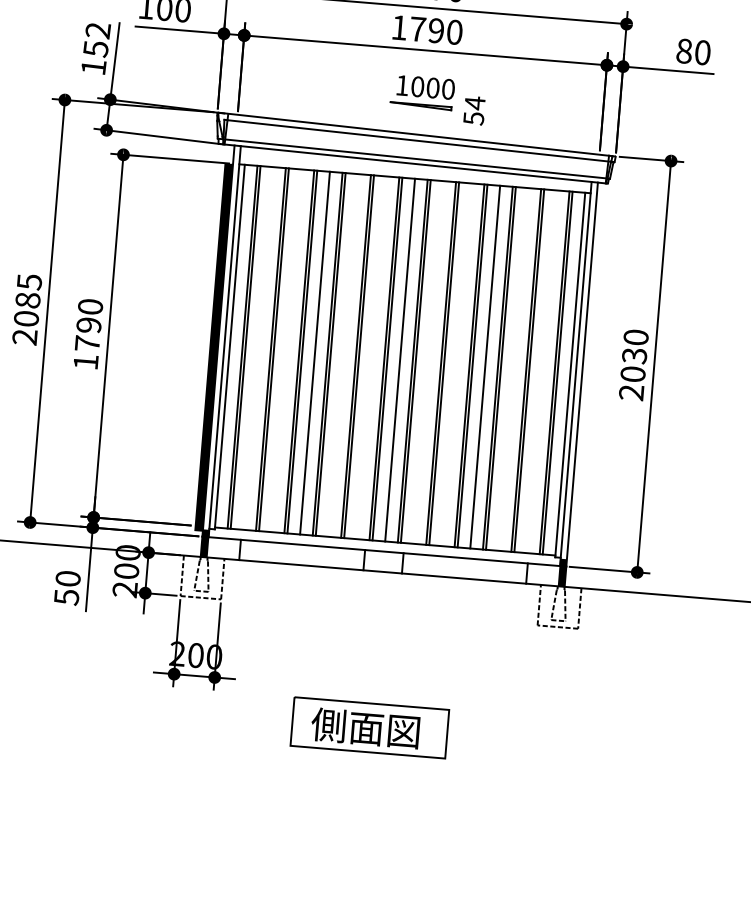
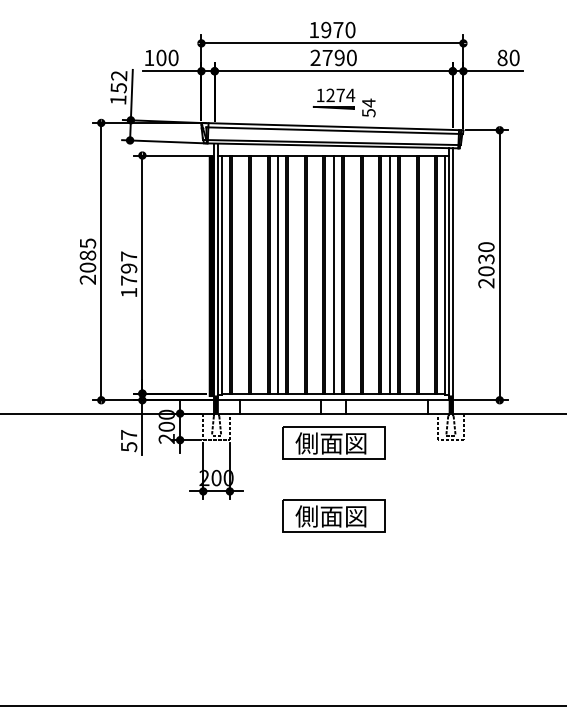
text: (399, 27) -> (315, 57), 1790 -> 2790
text: (432, 88) -> (340, 95), 1000 -> 1274
text: (89, 306) -> (128, 256), 1790 -> 1797
text: (67, 578) -> (128, 434), 50 -> 57
part: (378, 615) -> (333, 442), added

